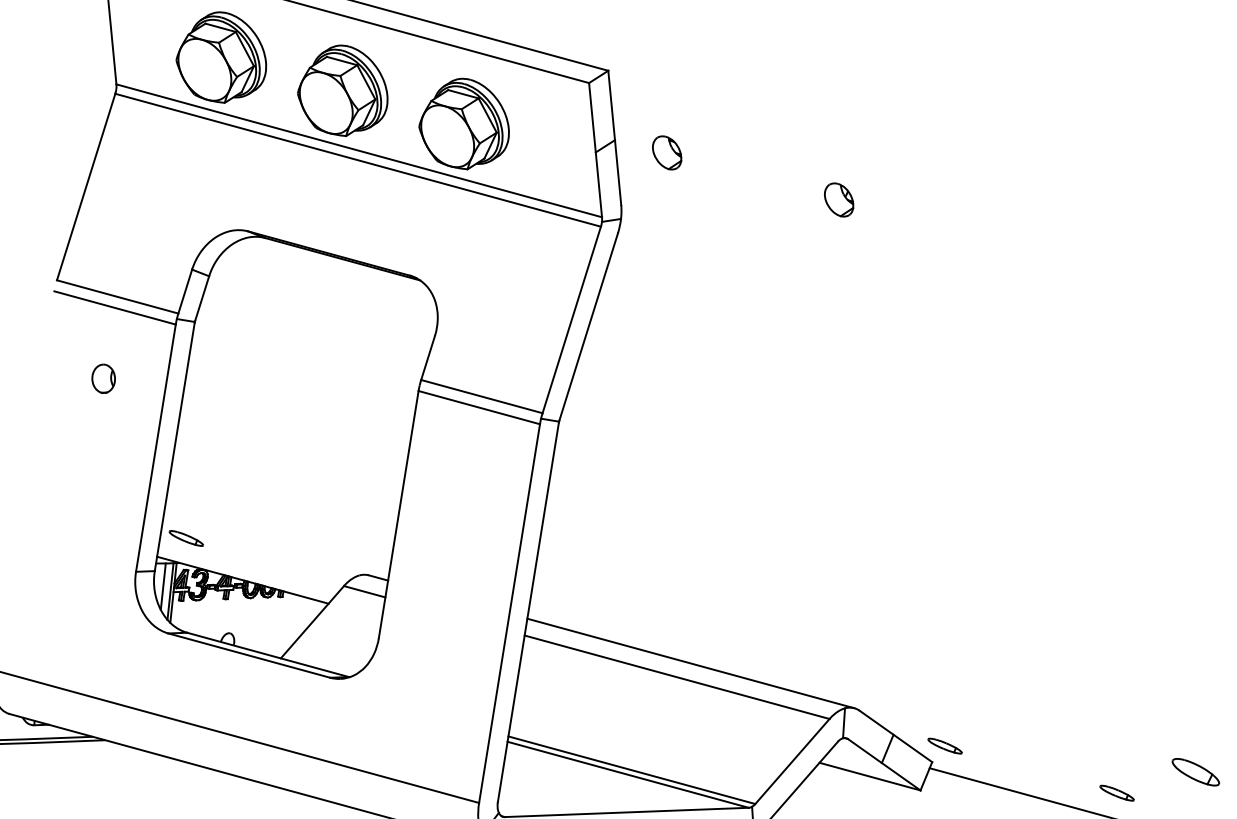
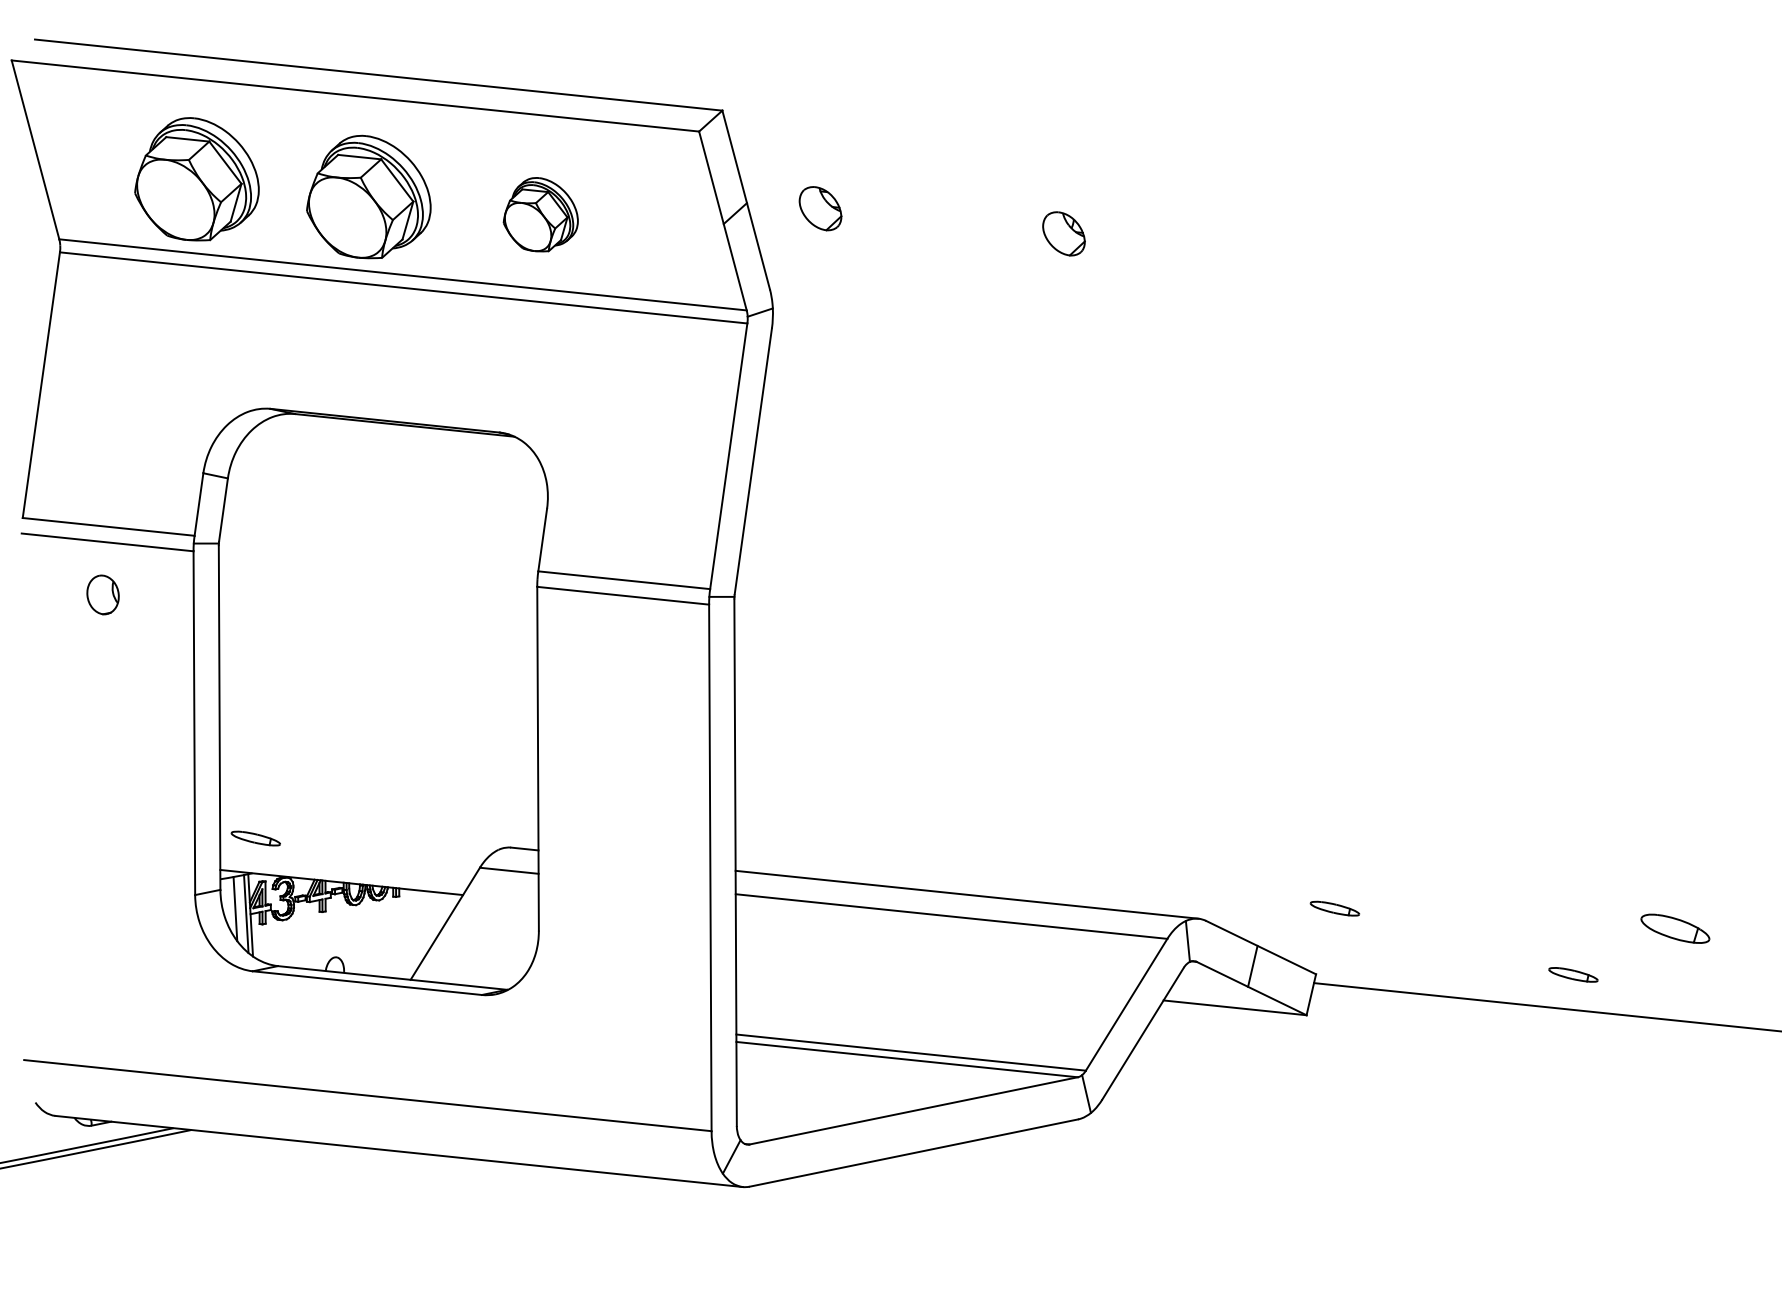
part: (465, 123) -> (540, 214), size x0.6
part: (103, 378) -> (102, 594), moved
part: (944, 745) -> (1334, 908), moved

